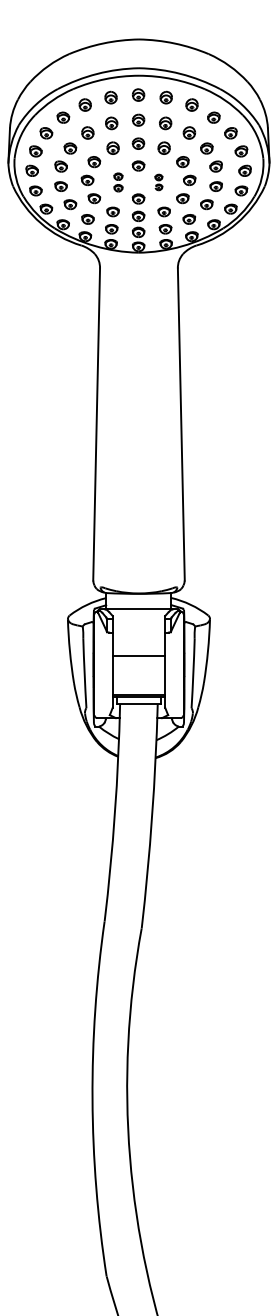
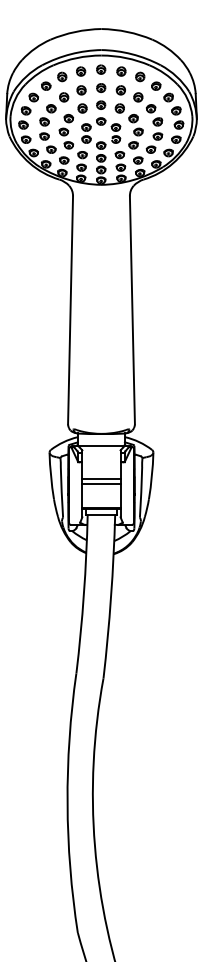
part: (118, 182) -> (86, 133), size x1.43
part: (158, 182) -> (115, 133), size x1.67
line: (138, 661) -> (101, 483), added

